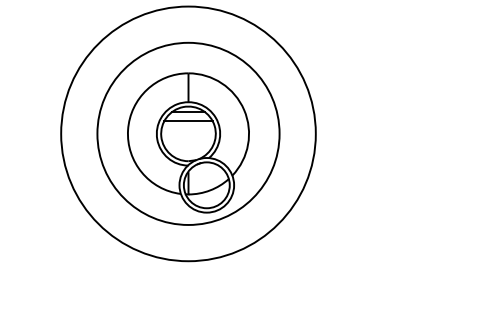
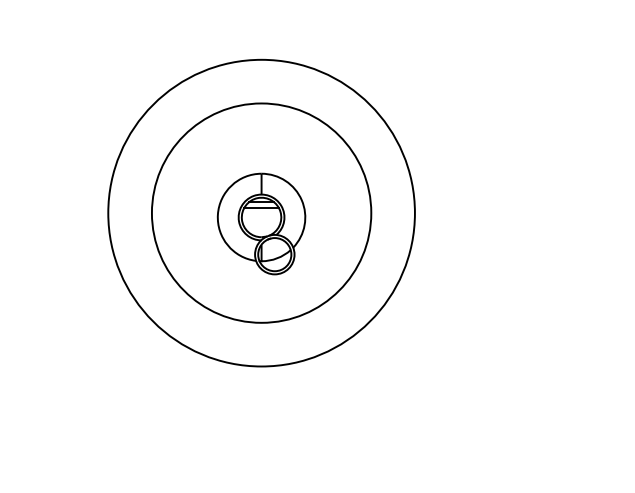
part: (188, 142) -> (261, 223), size x0.6

